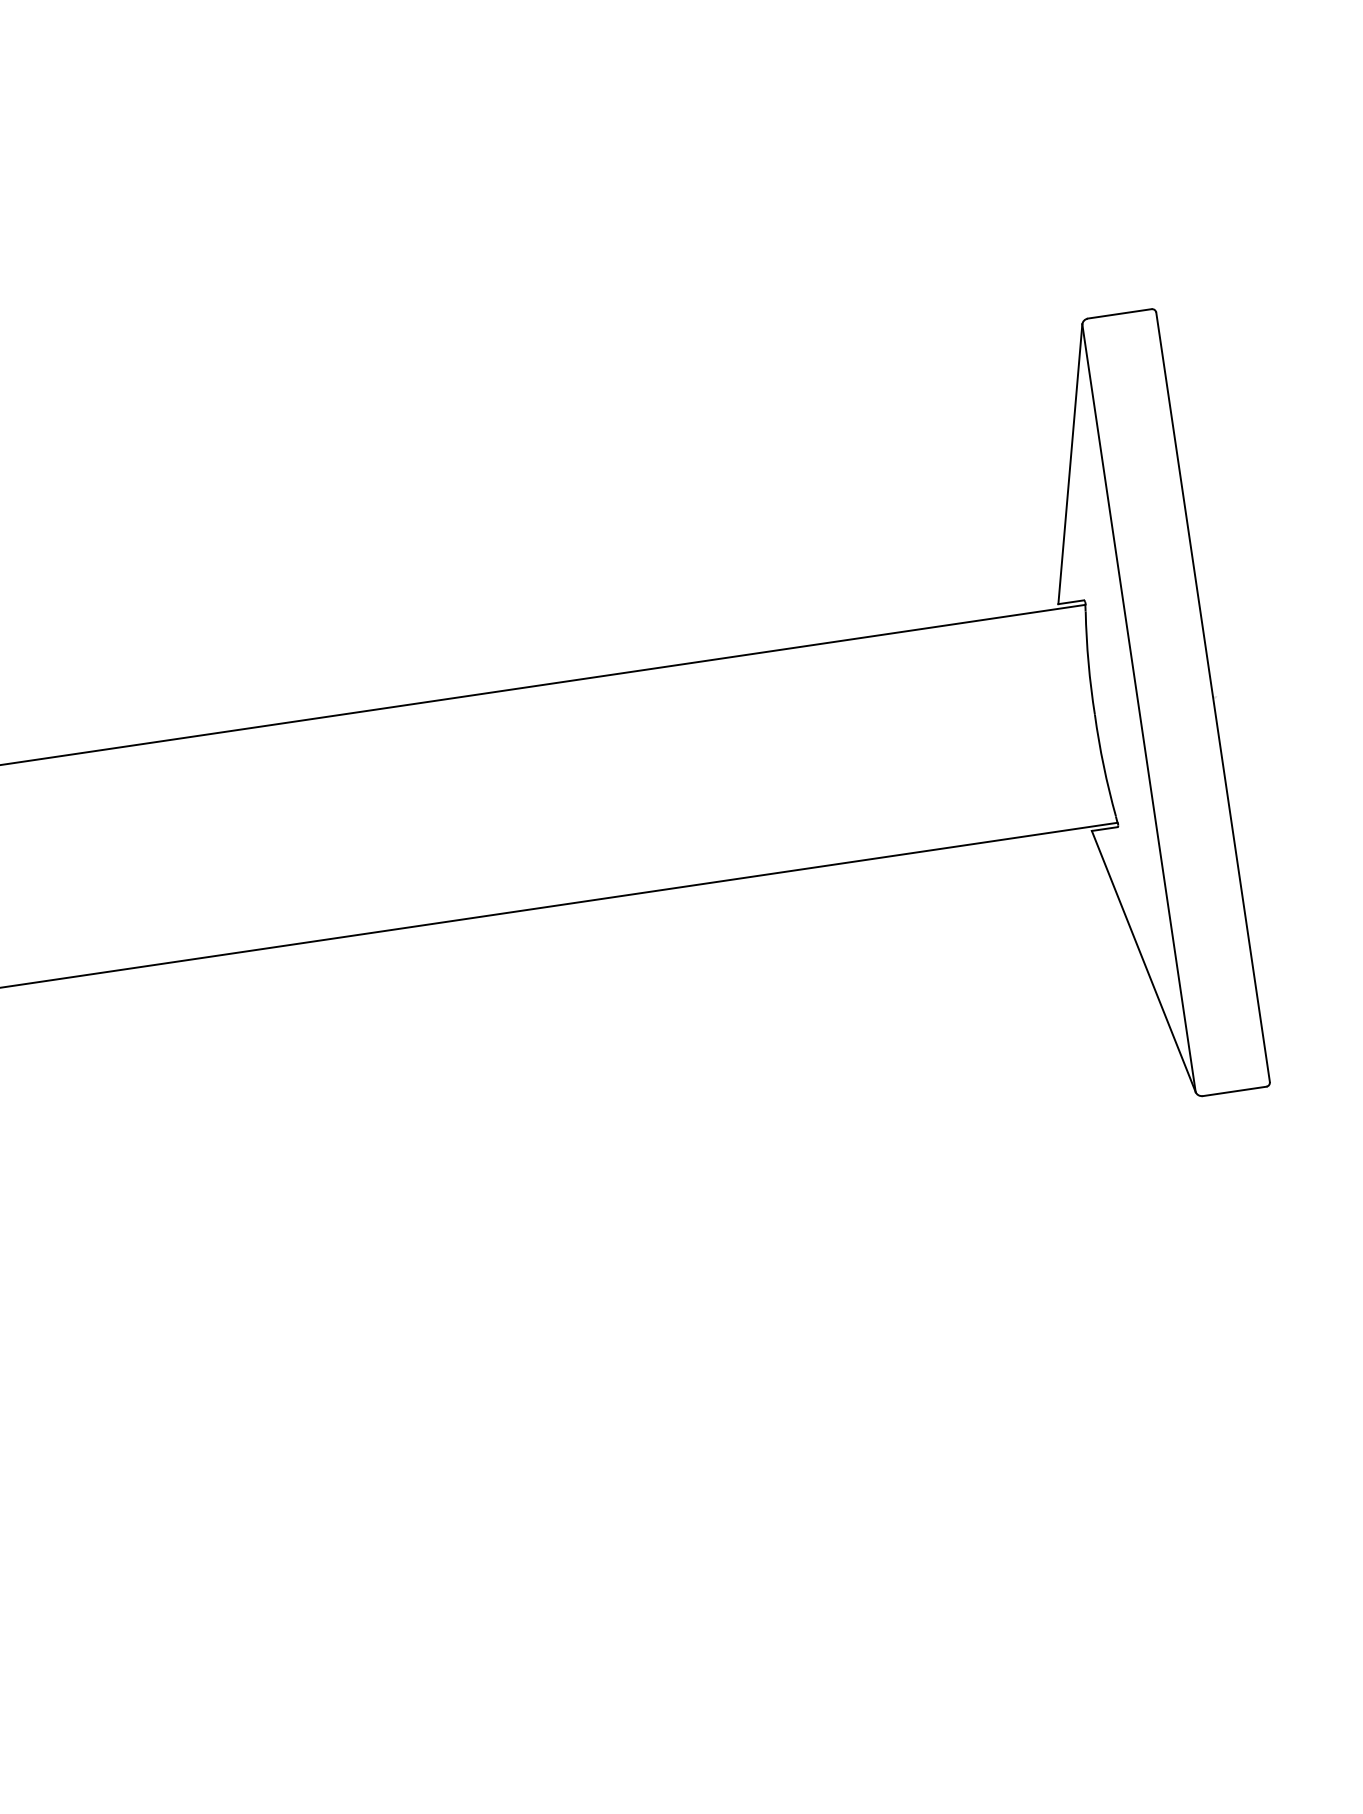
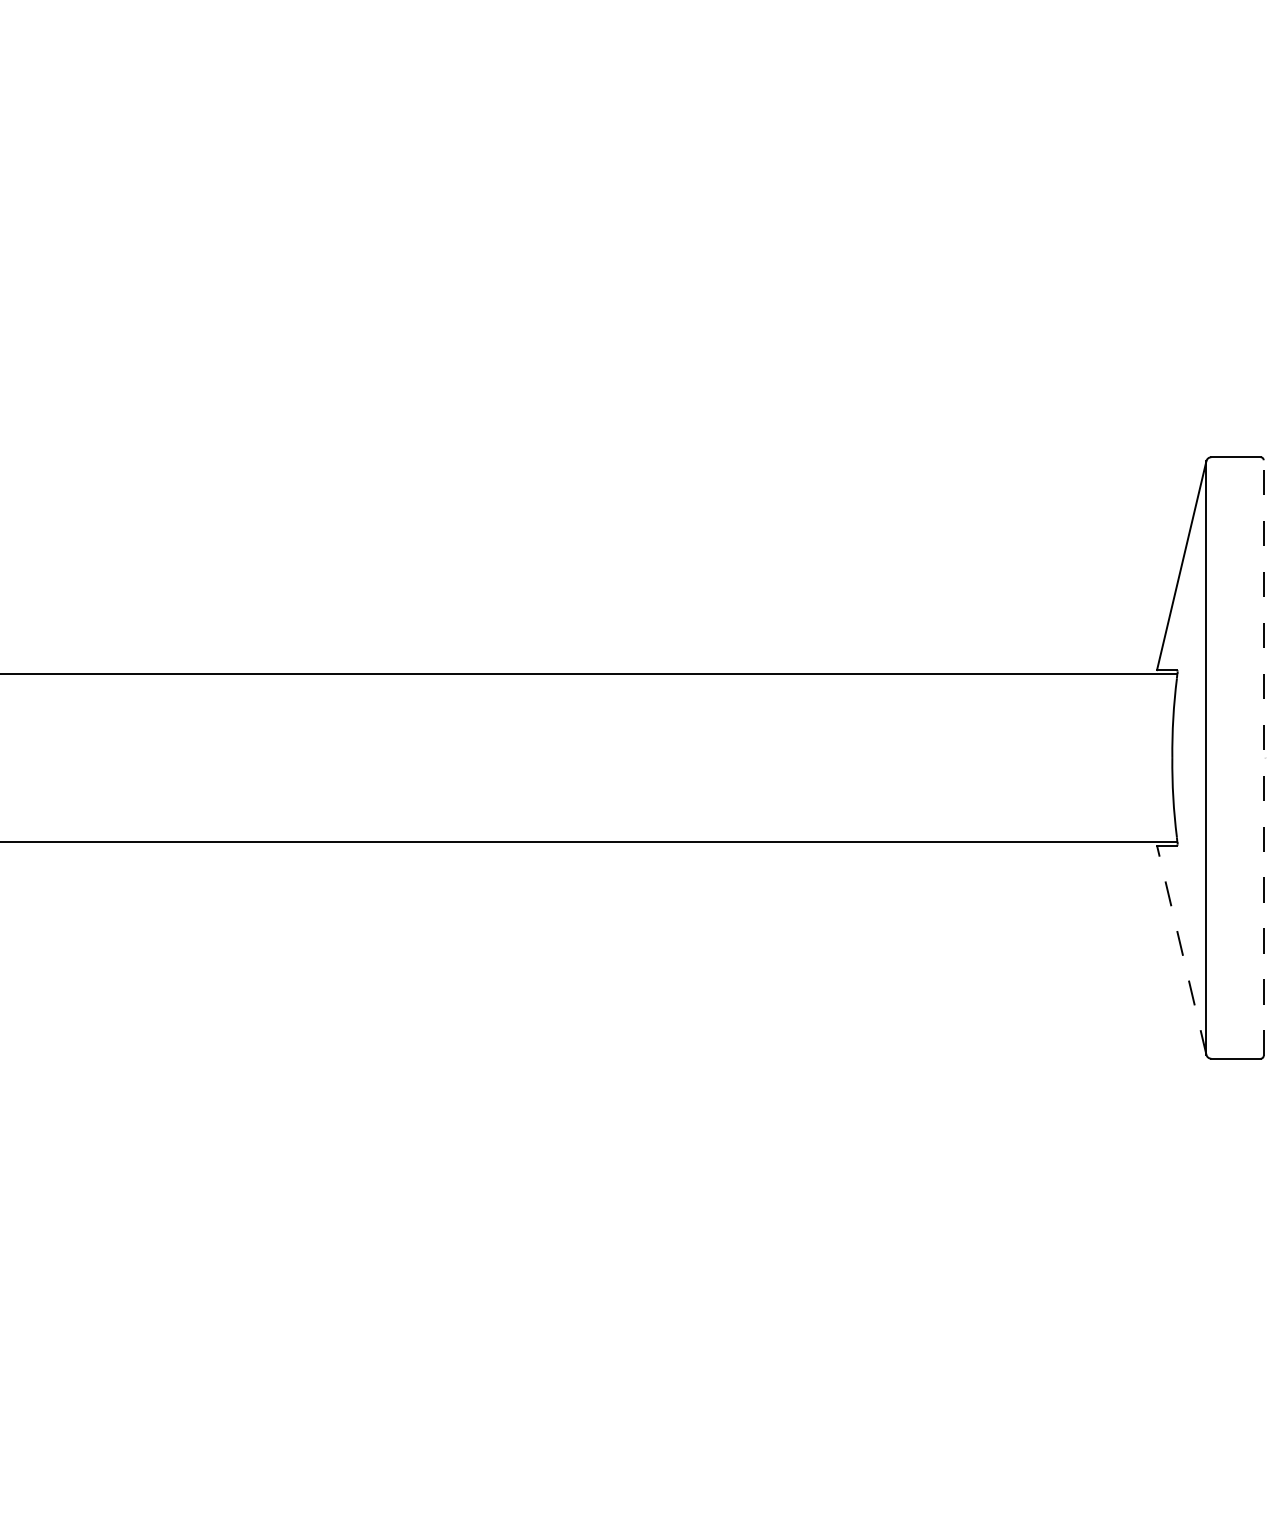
line: (1212, 698) -> (1263, 758), solid -> dashed
line: (1143, 961) -> (1181, 950), solid -> dashed

